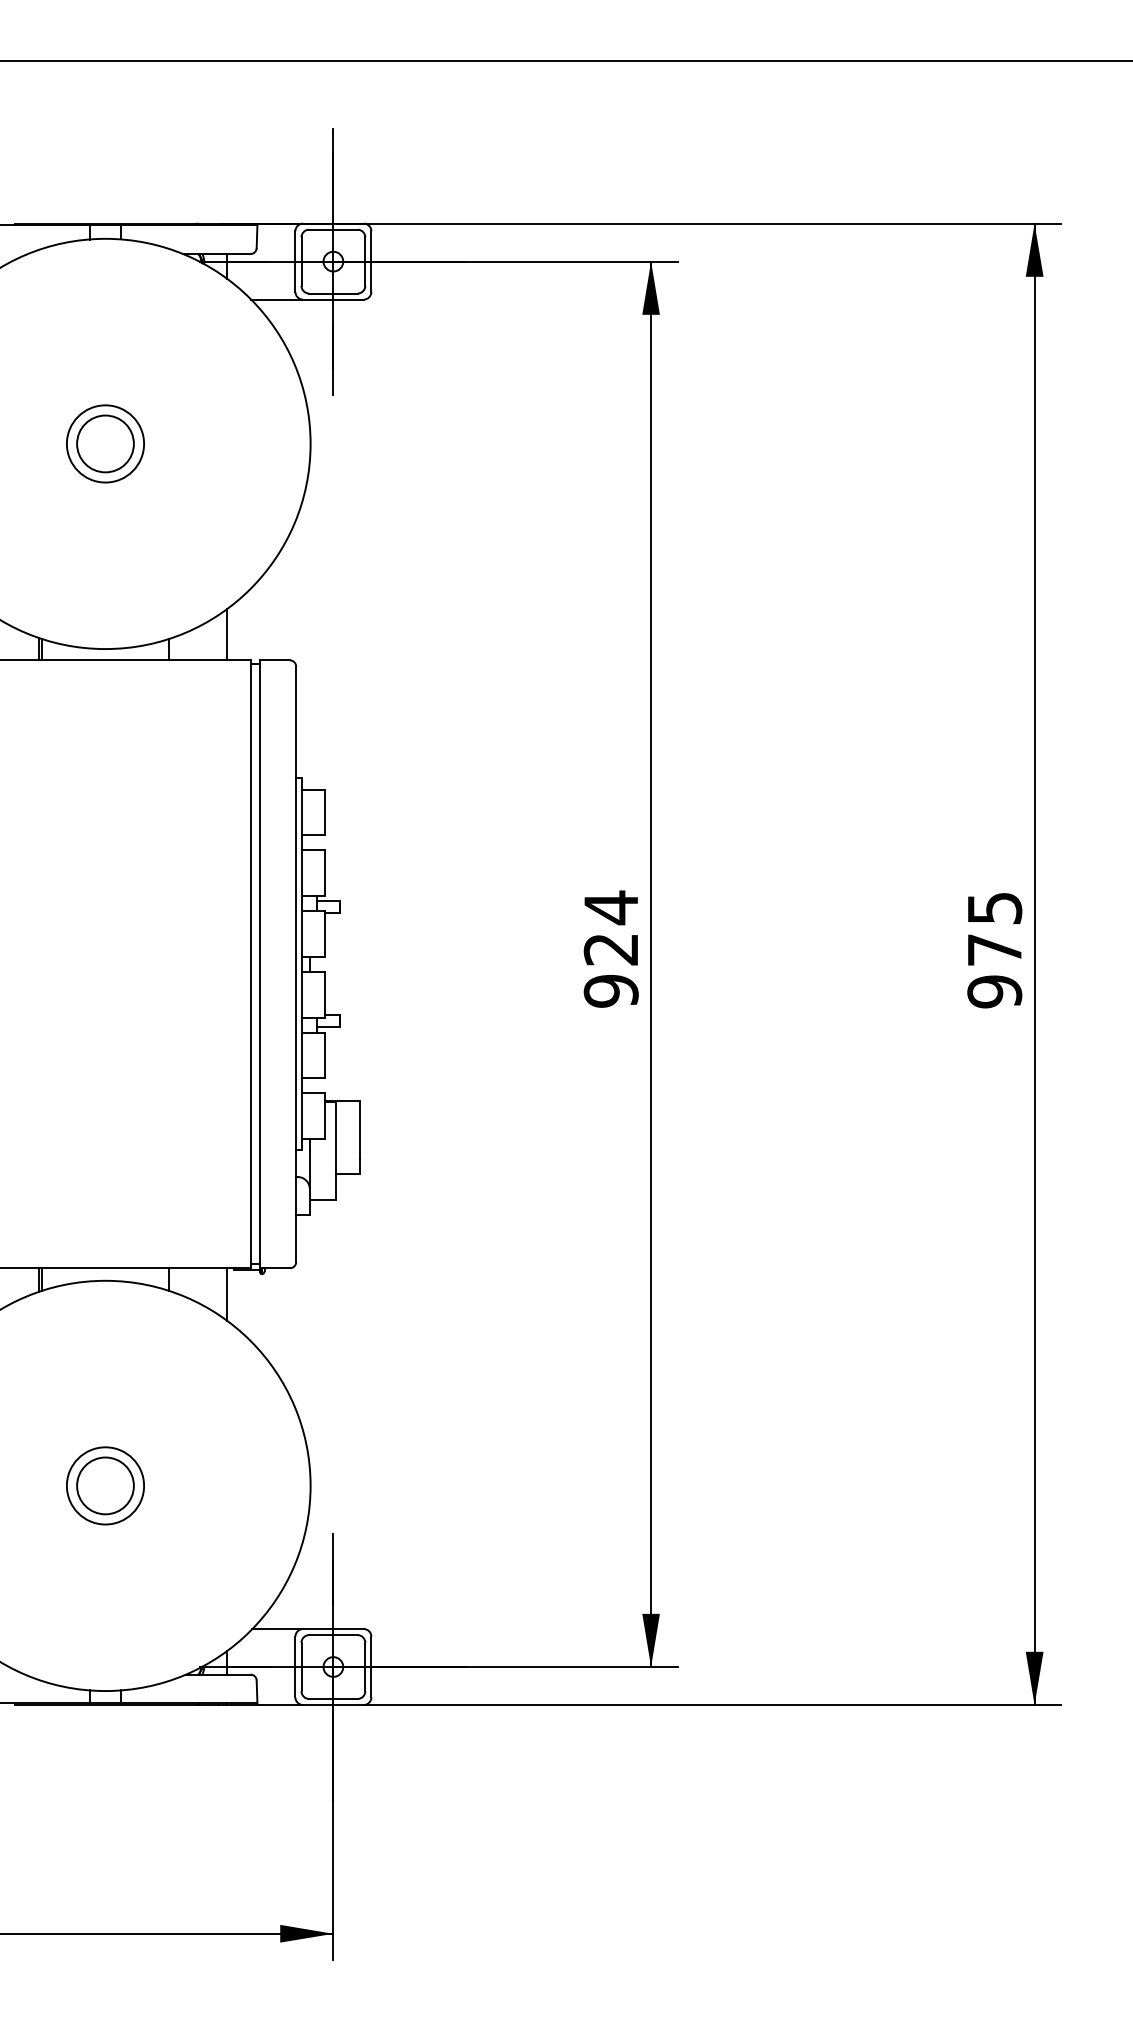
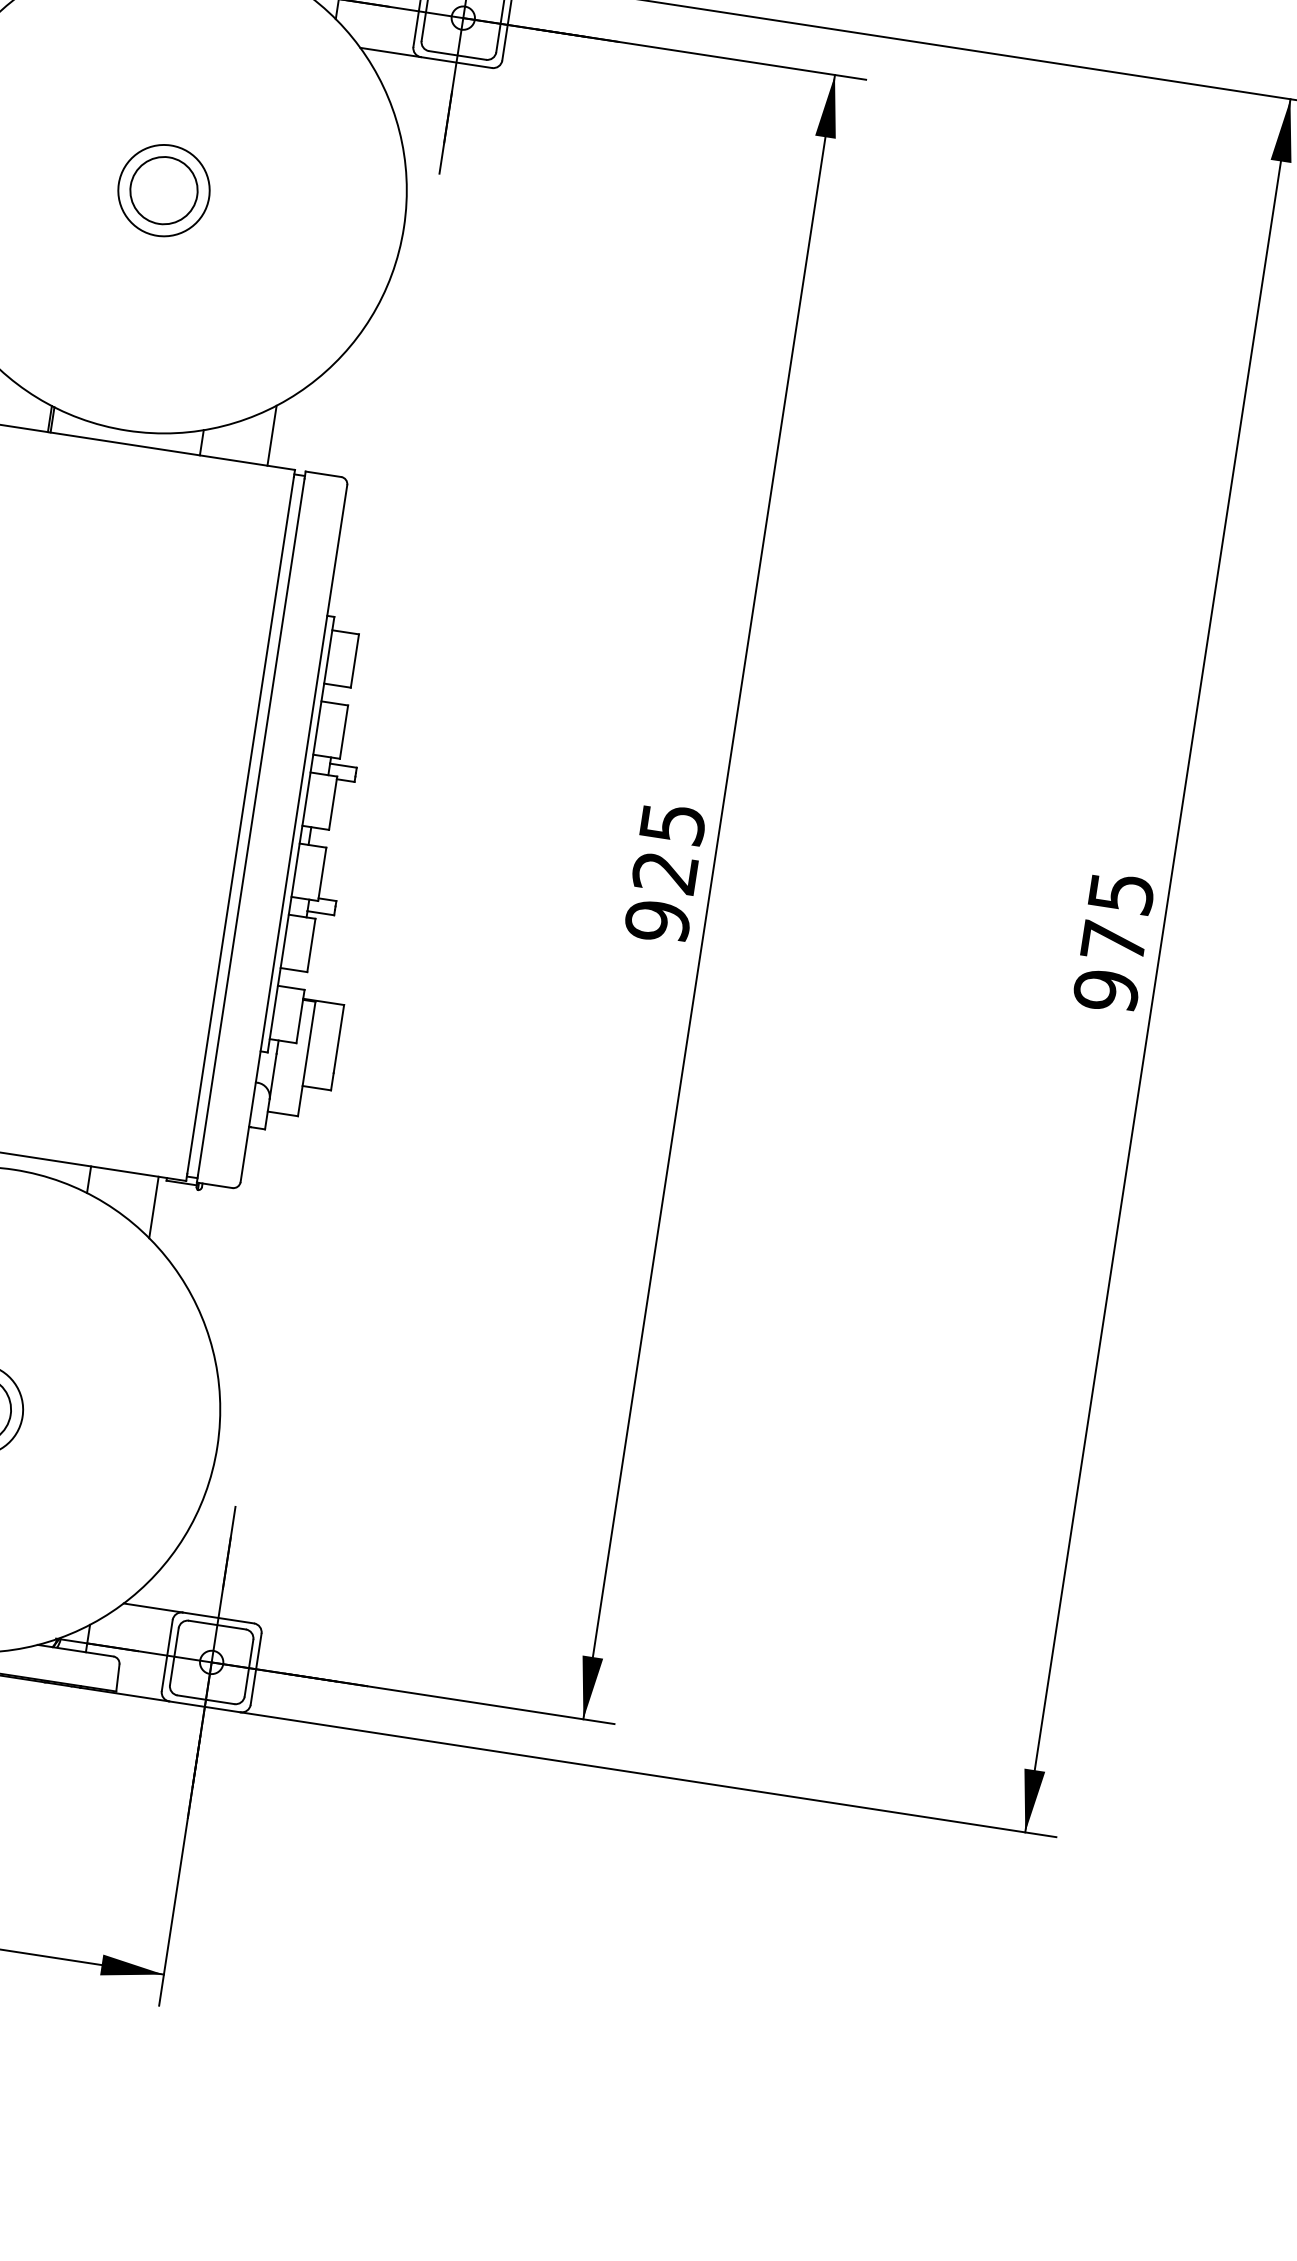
text: (611, 907) -> (673, 823), 924 -> 925

